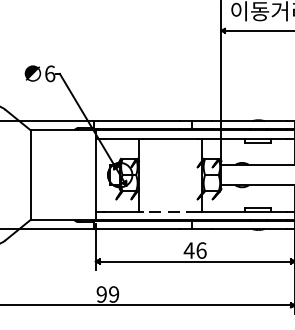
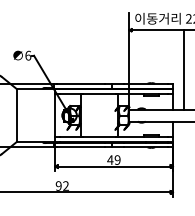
line: (169, 212) -> (98, 137), dashed -> solid
text: (201, 249) -> (117, 159), 46 -> 49
text: (113, 295) -> (65, 186), 99 -> 92

